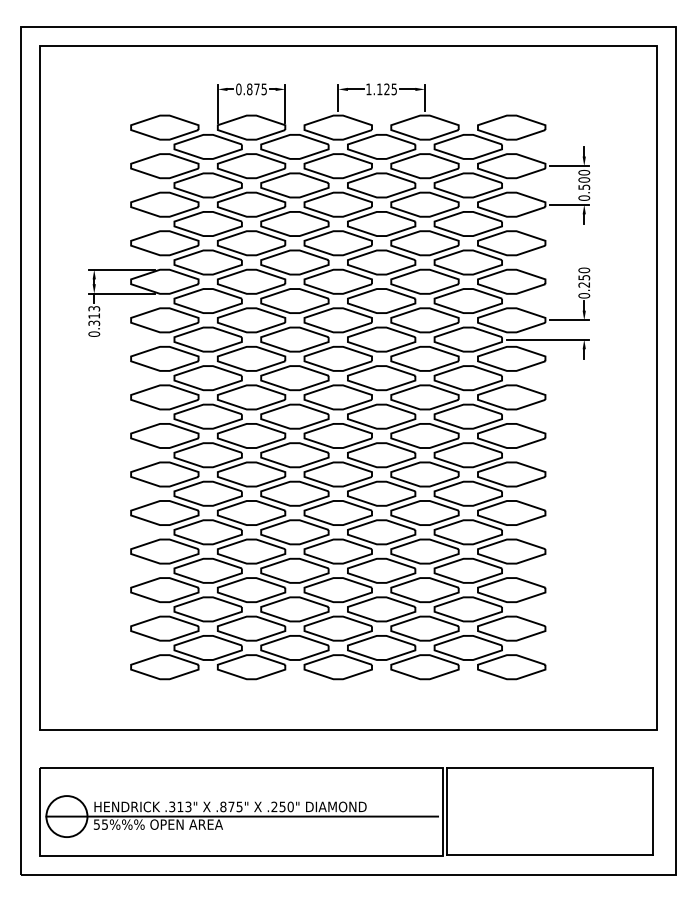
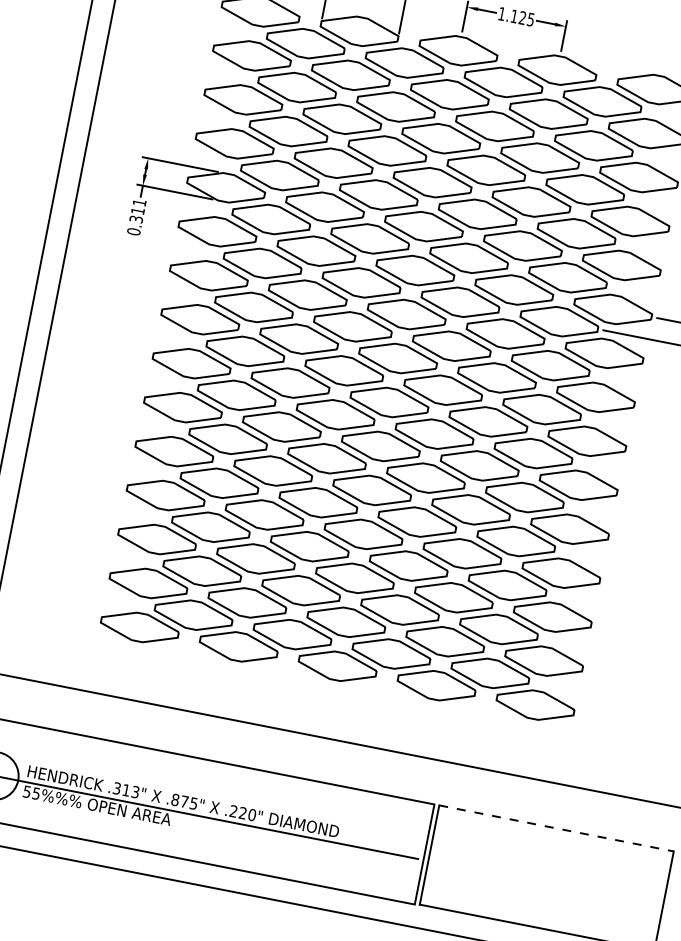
text: (94, 308) -> (139, 202), 0.313 -> 0.311
line: (549, 767) -> (556, 827), solid -> dashed
text: (282, 806) -> (242, 812), .250" -> .220"

